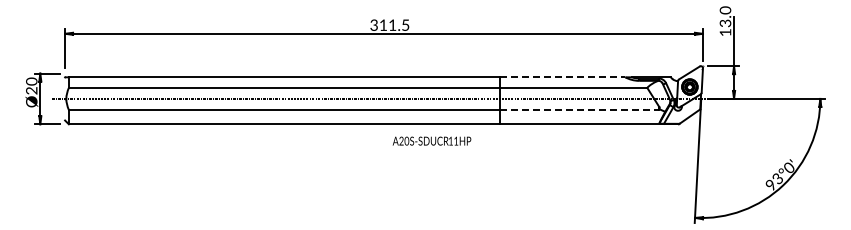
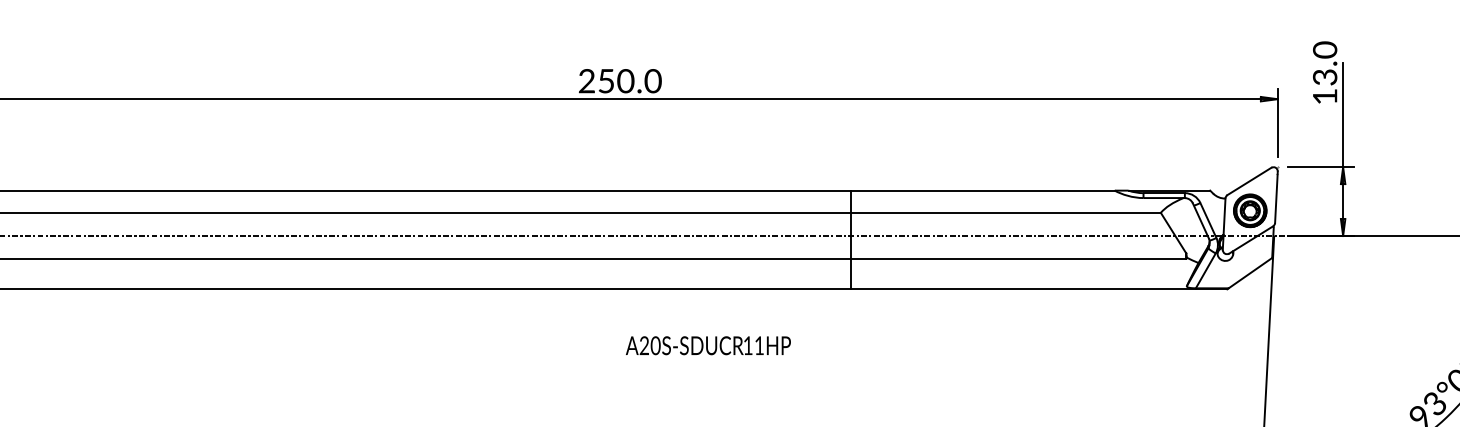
text: (389, 24) -> (619, 79), 311.5 -> 250.0
line: (562, 77) -> (982, 190), dashed -> solid
line: (579, 109) -> (1018, 258), dashed -> solid
text: (431, 140) -> (707, 344), moved

